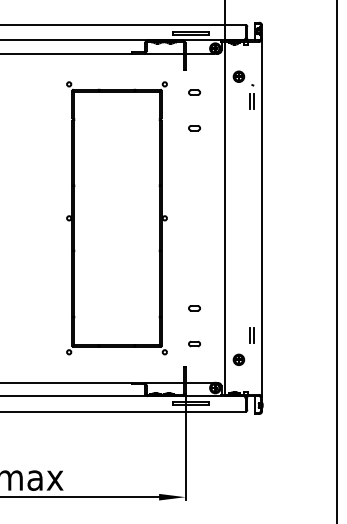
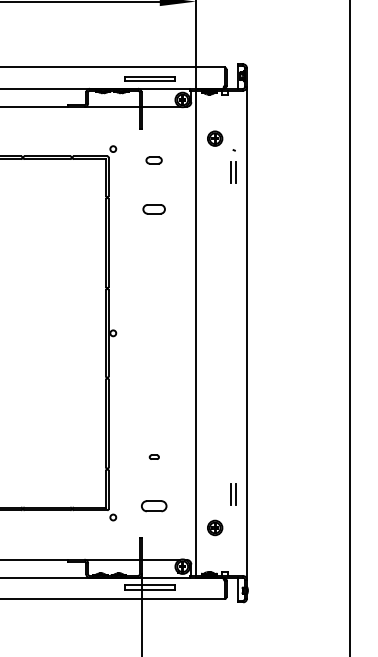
part: (194, 128) -> (154, 209), size x1.4
part: (194, 308) -> (154, 457), size x0.6
part: (194, 343) -> (154, 505), size x1.6

